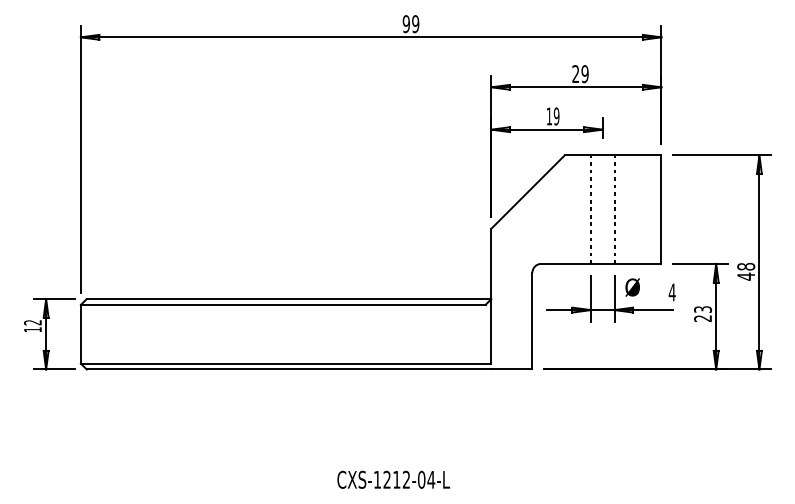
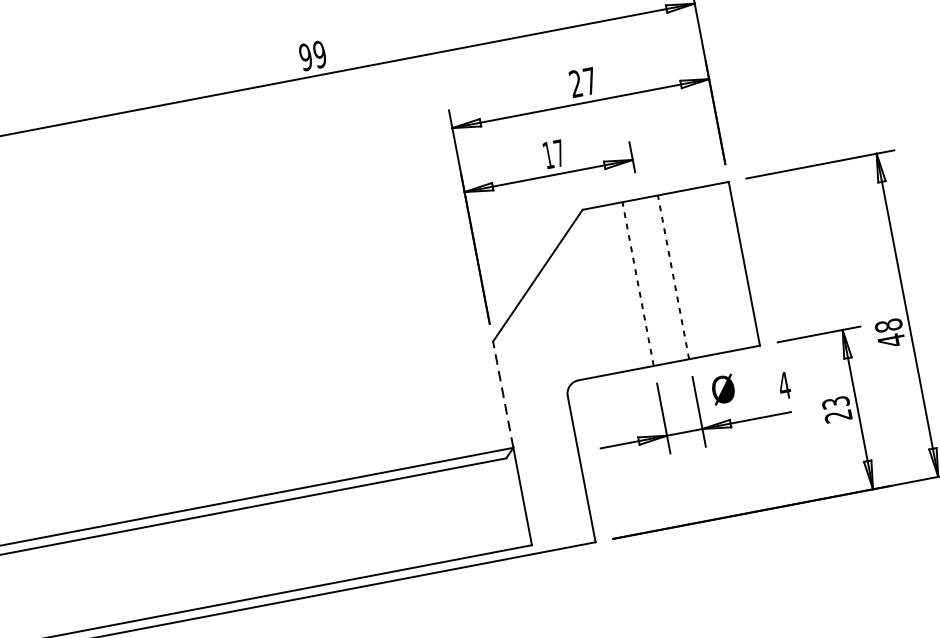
text: (584, 74) -> (589, 81), 29 -> 27
text: (556, 116) -> (559, 153), 19 -> 17
line: (491, 263) -> (503, 394), solid -> dashed

